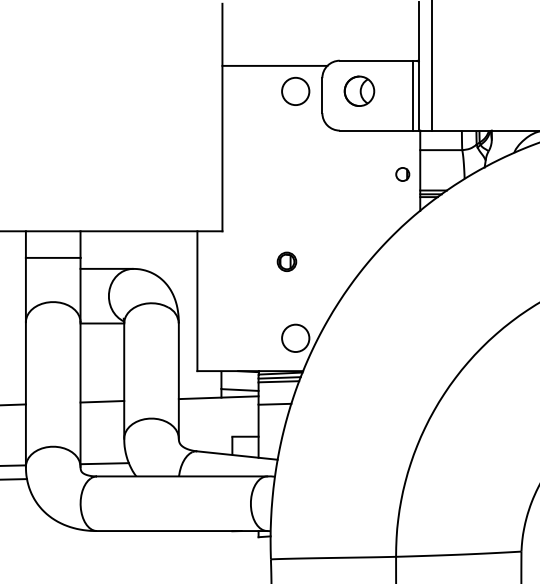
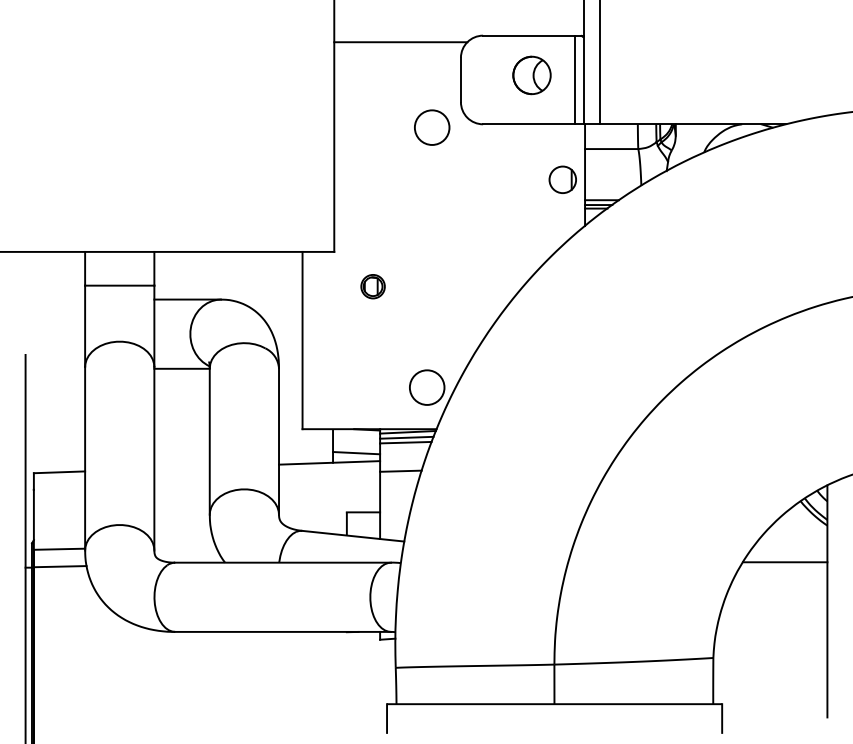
circle: (295, 91) -> (432, 127), moved
part: (359, 91) -> (531, 75), moved
part: (402, 174) -> (562, 179), size x1.6
part: (286, 261) -> (372, 286), moved
line: (101, 402) -> (181, 468), removed
line: (104, 463) -> (184, 546), removed

